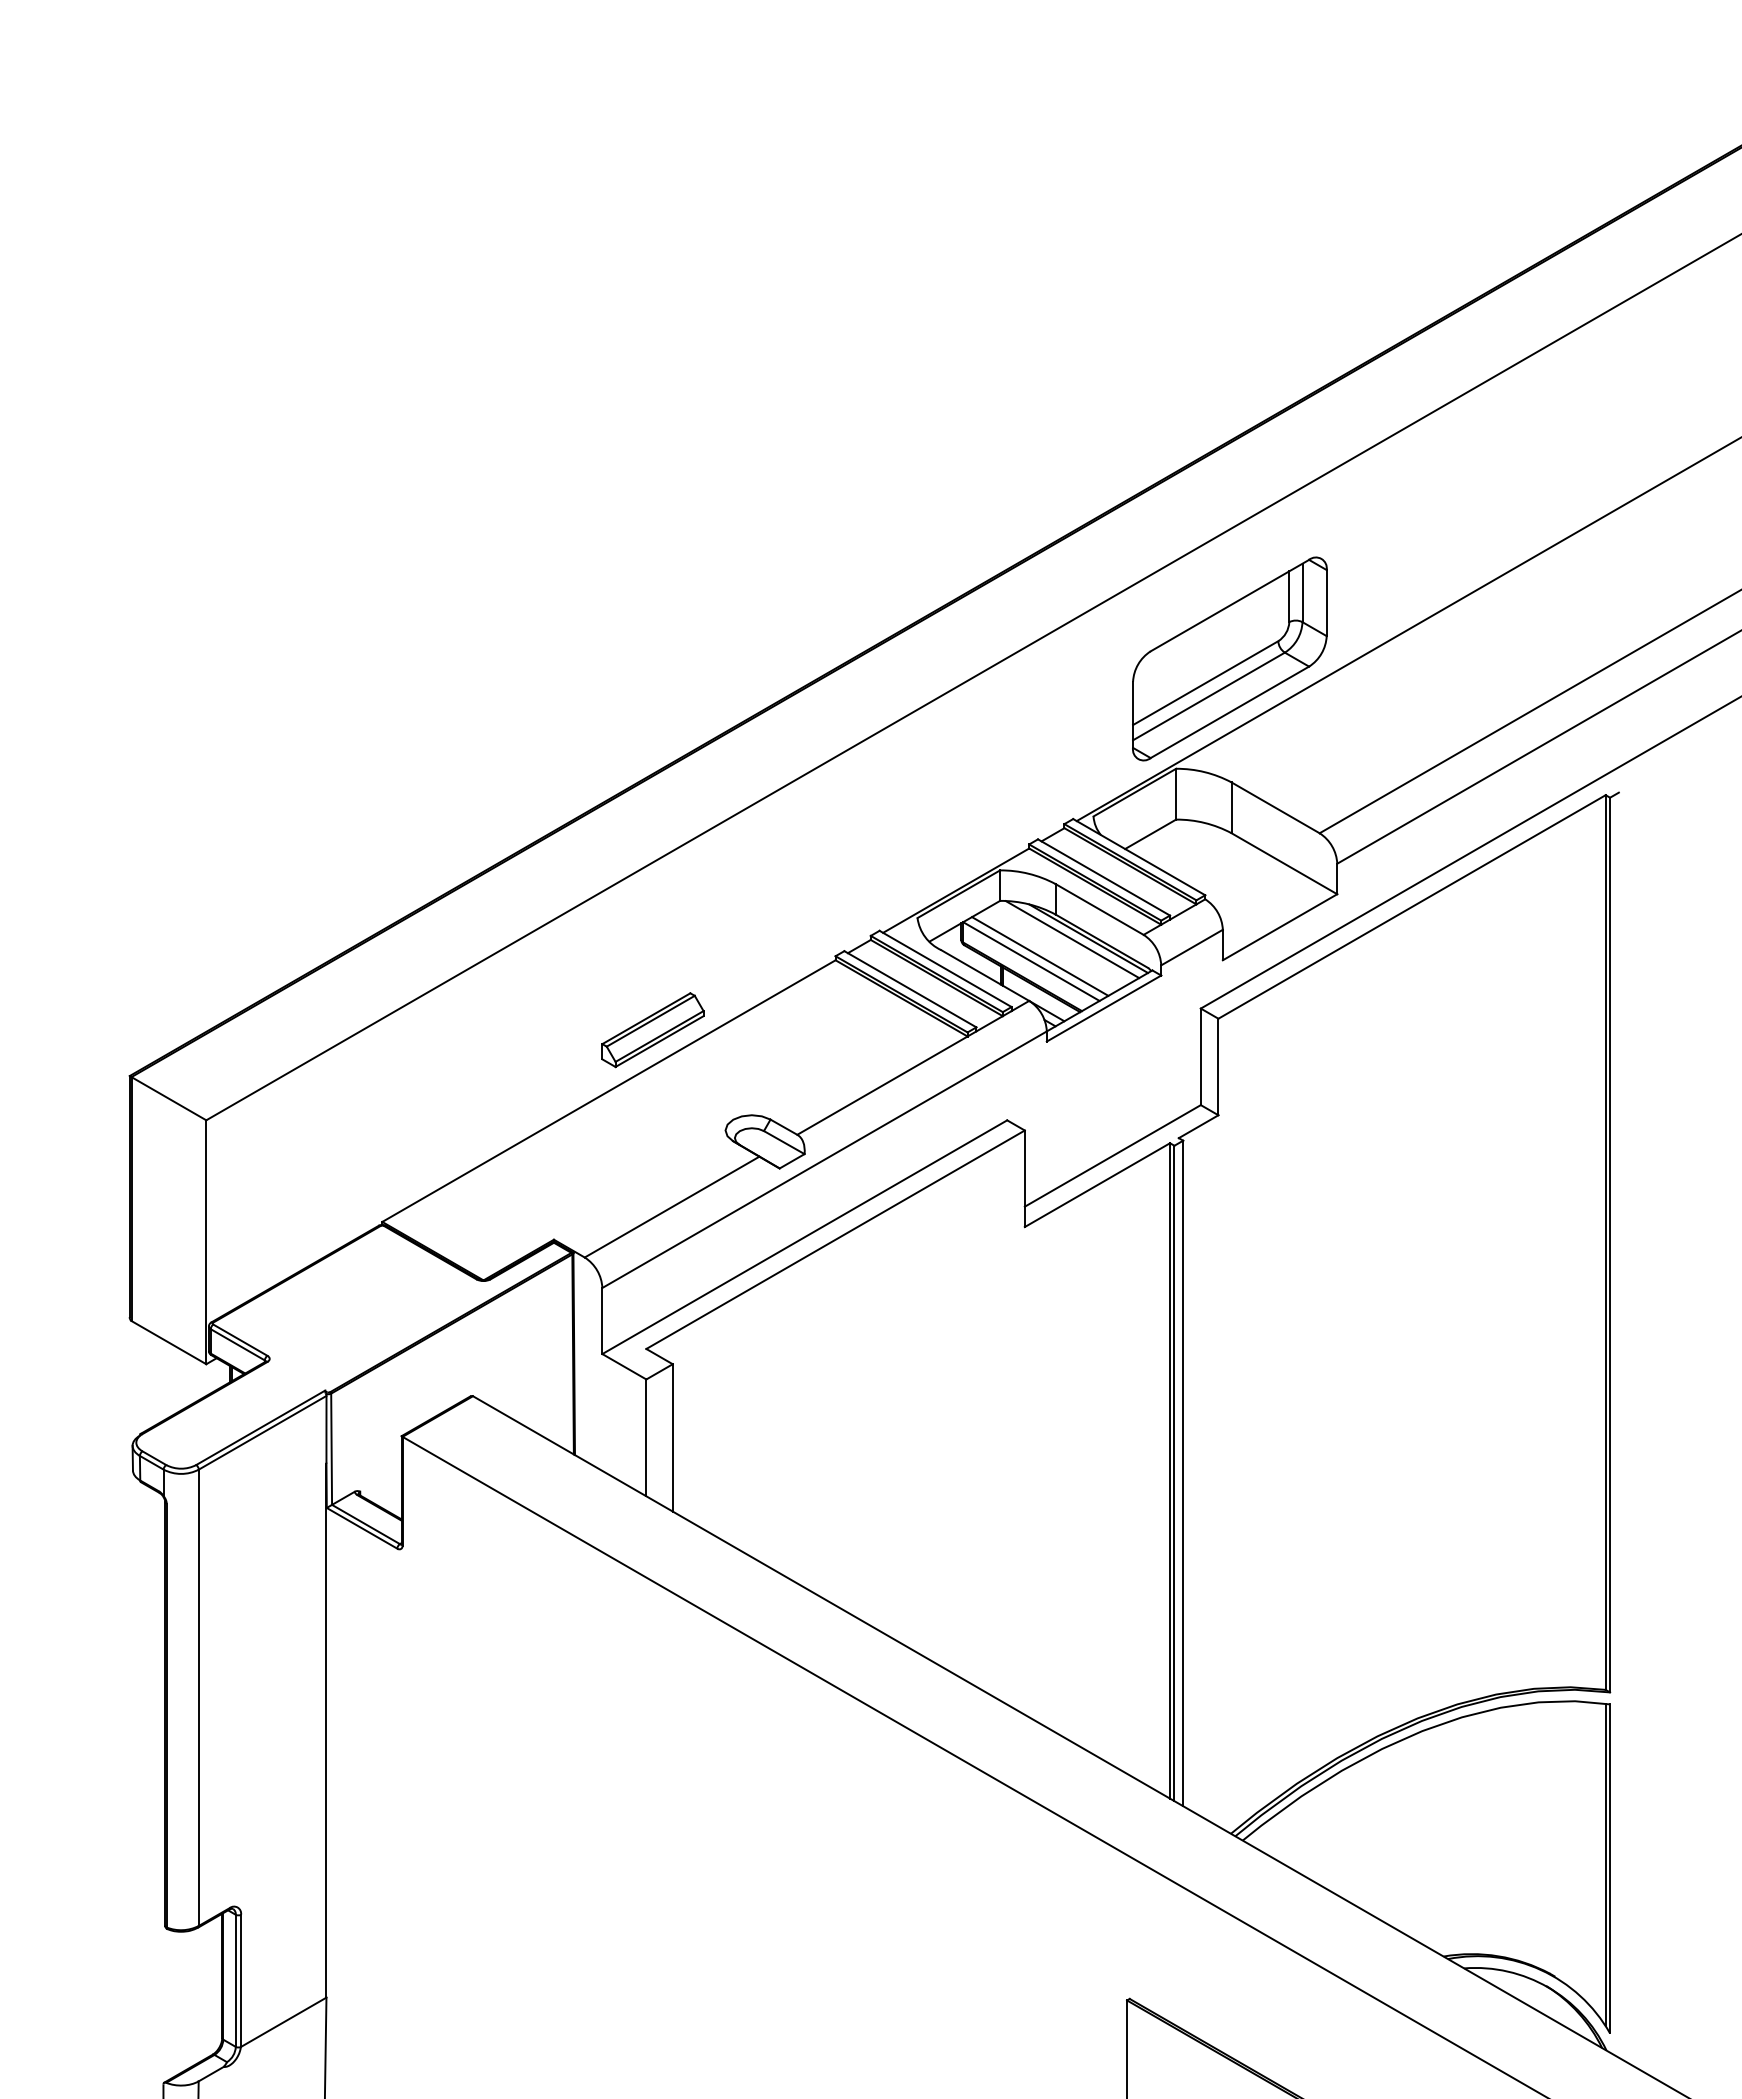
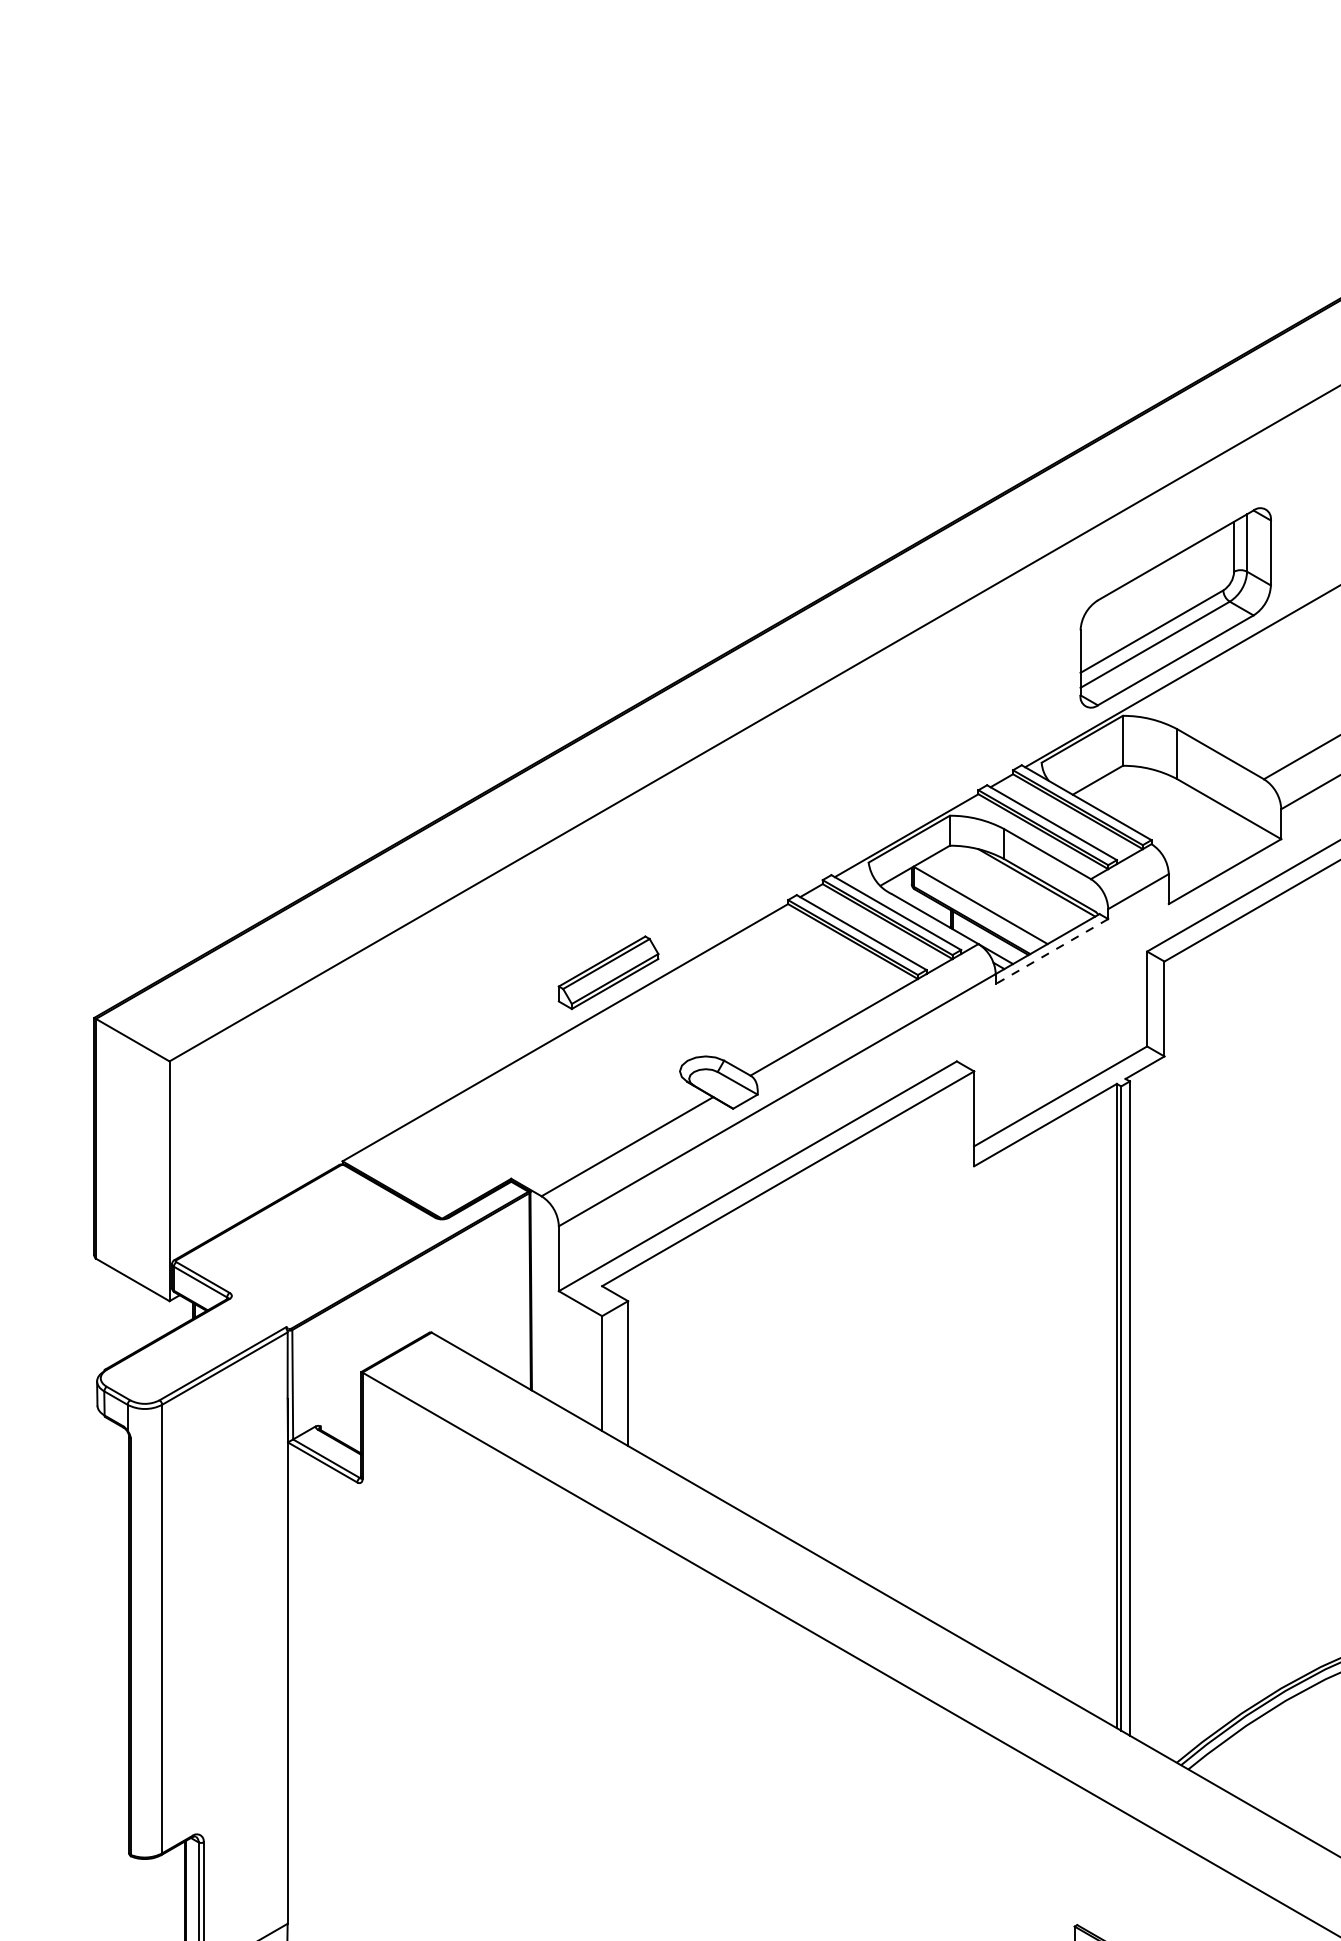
line: (1072, 939) -> (1021, 883), removed
line: (1040, 956) -> (989, 900), removed
line: (1103, 1008) -> (1051, 951), solid -> dashed

